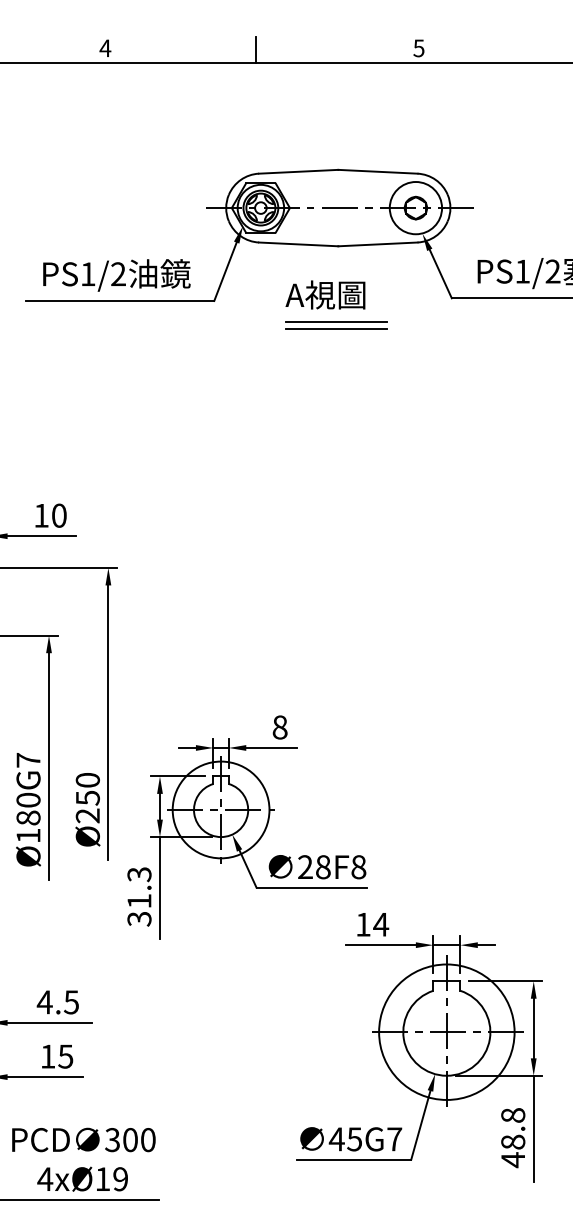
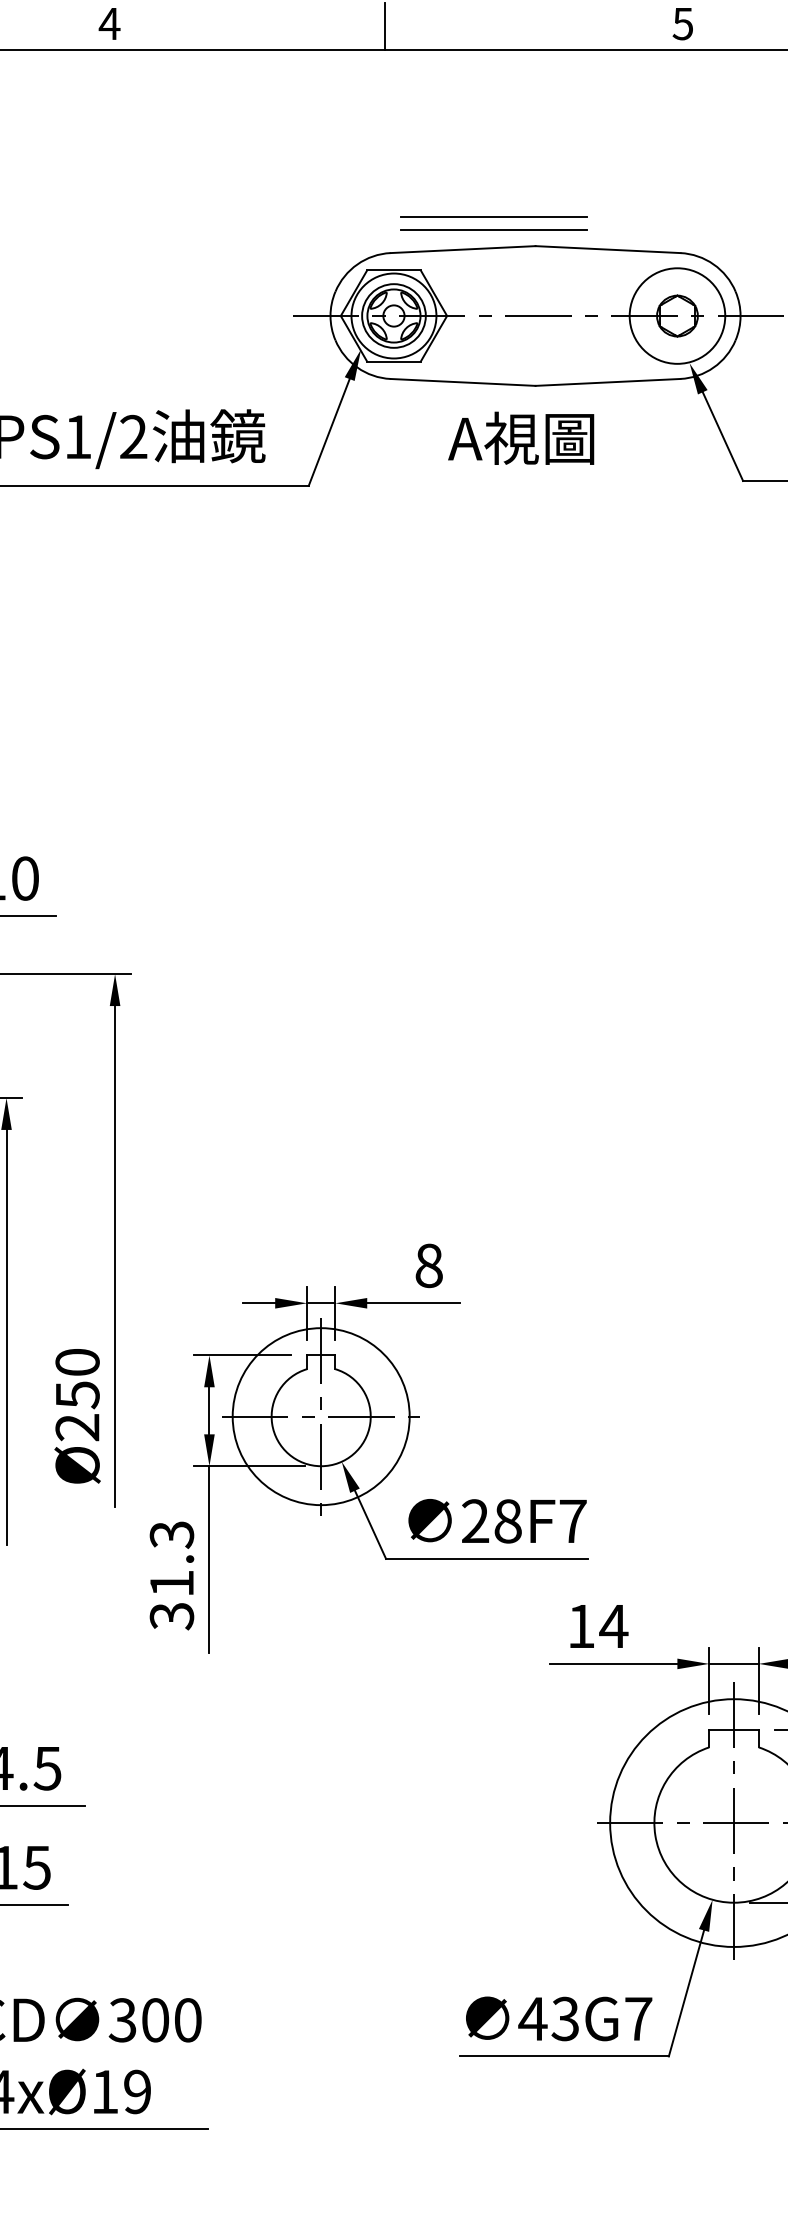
text: (325, 294) -> (521, 437), moved
part: (336, 325) -> (493, 223), moved
text: (358, 867) -> (572, 1521), 28F8 -> 28F7
text: (354, 1138) -> (565, 2017), 45G7 -> 43G7

